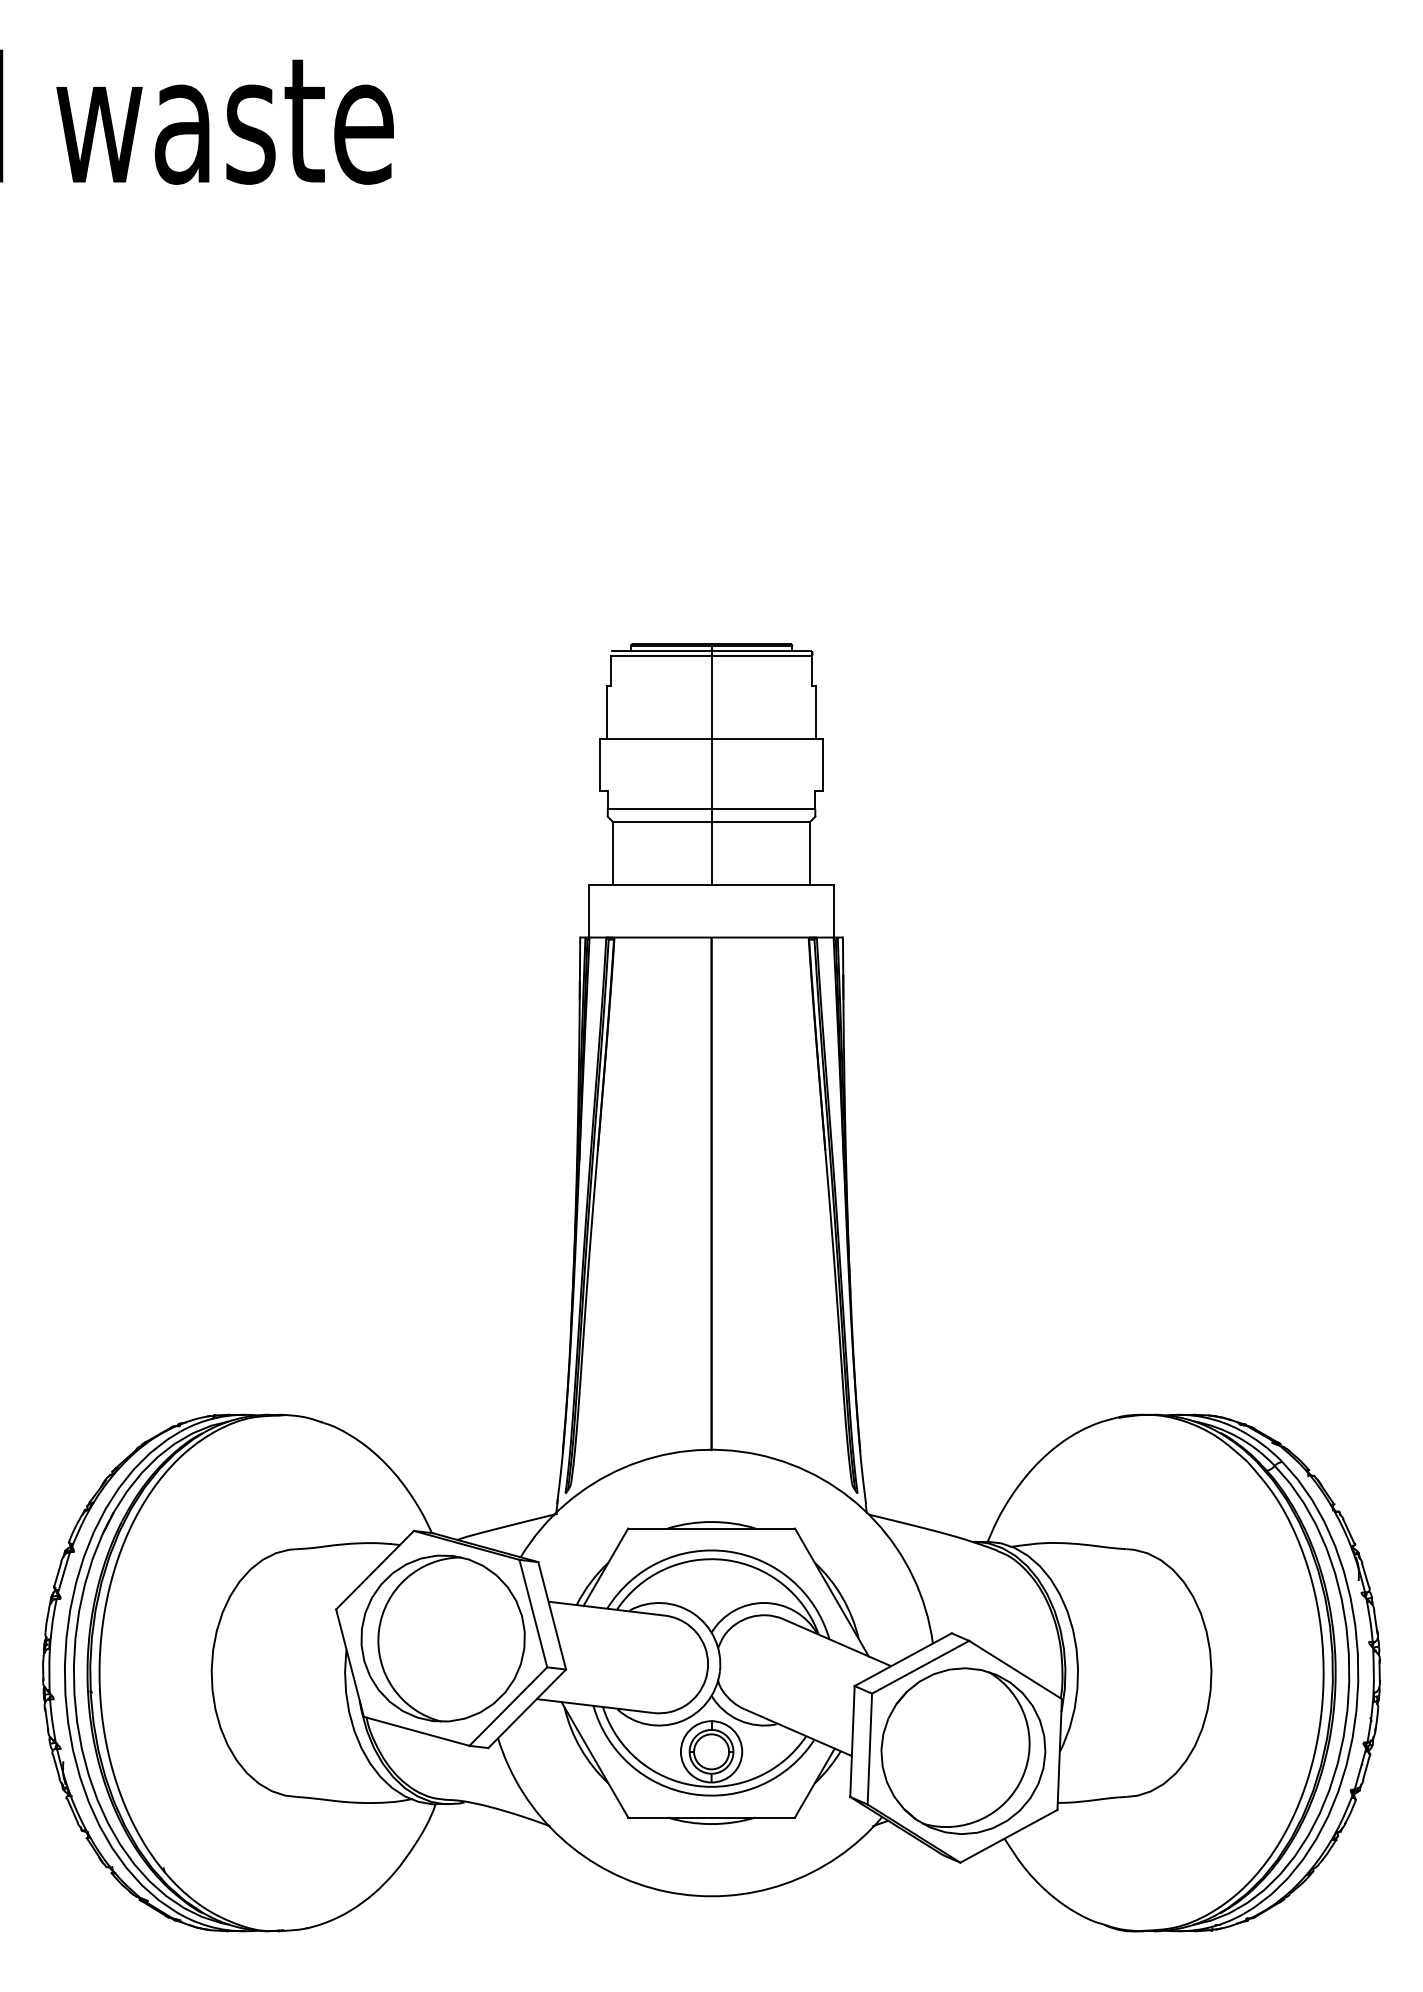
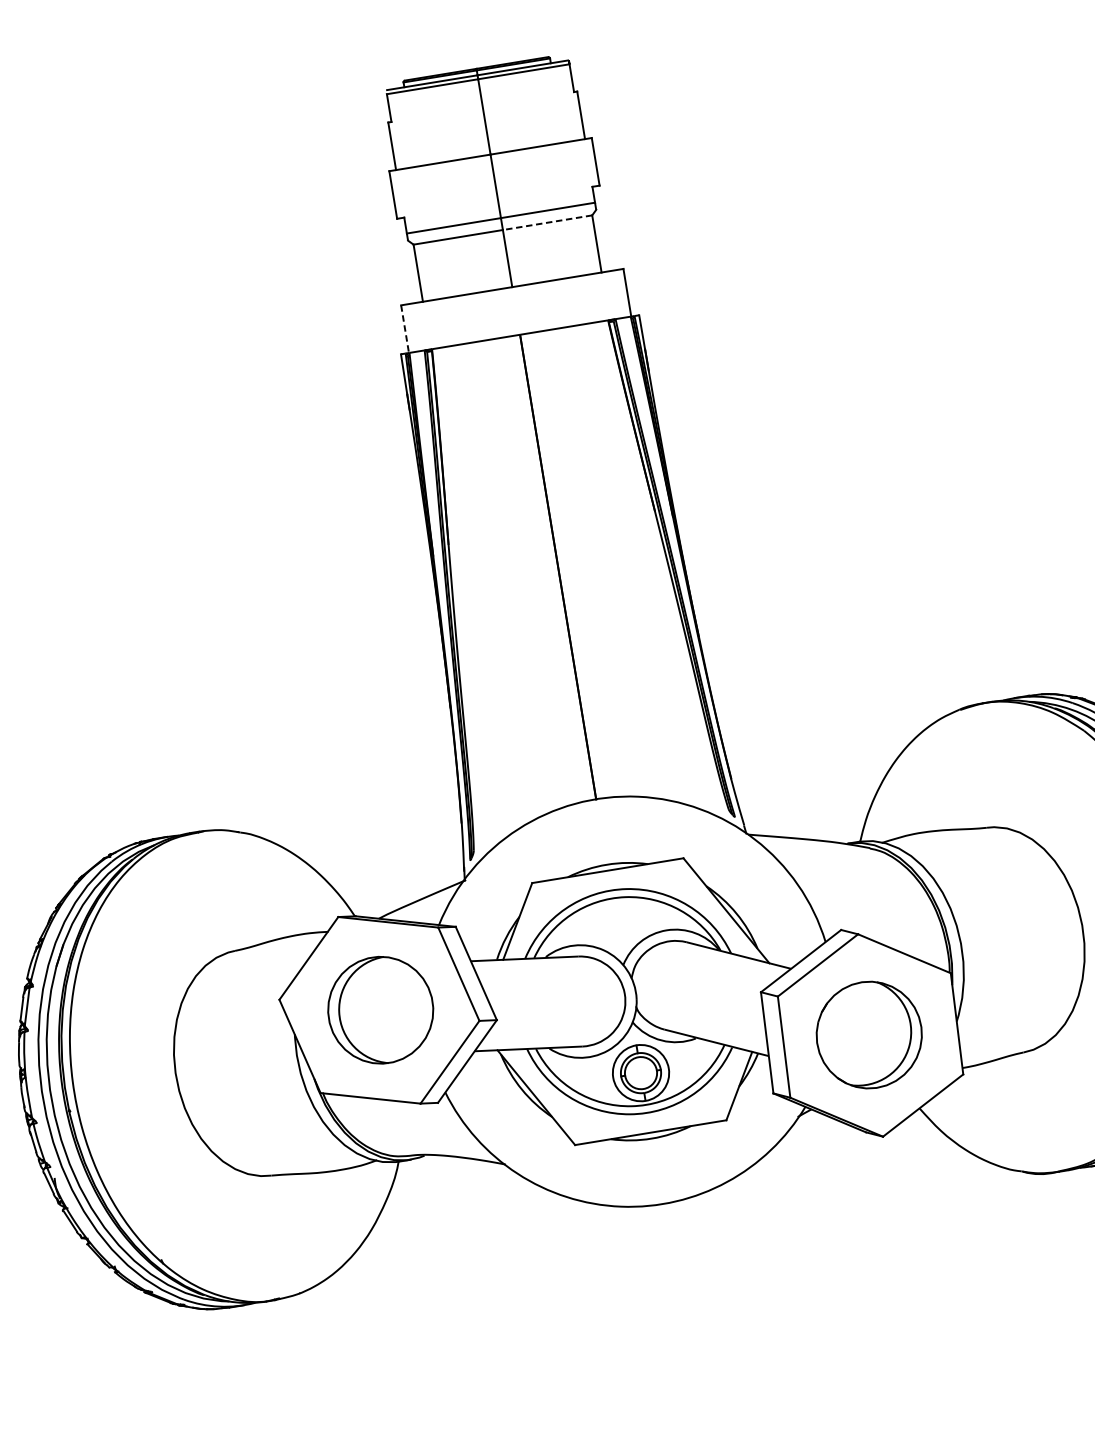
line: (760, 822) -> (547, 223), solid -> dashed
line: (589, 911) -> (405, 329), solid -> dashed
part: (442, 1638) -> (380, 1010), size x0.7
part: (963, 1750) -> (869, 1034), size x0.7

